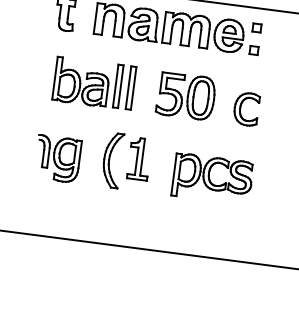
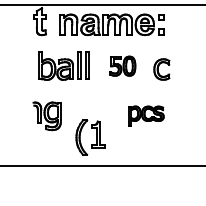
part: (185, 94) -> (122, 65), size x0.7
part: (126, 161) -> (90, 137), moved
part: (213, 177) -> (146, 115), size x0.7

